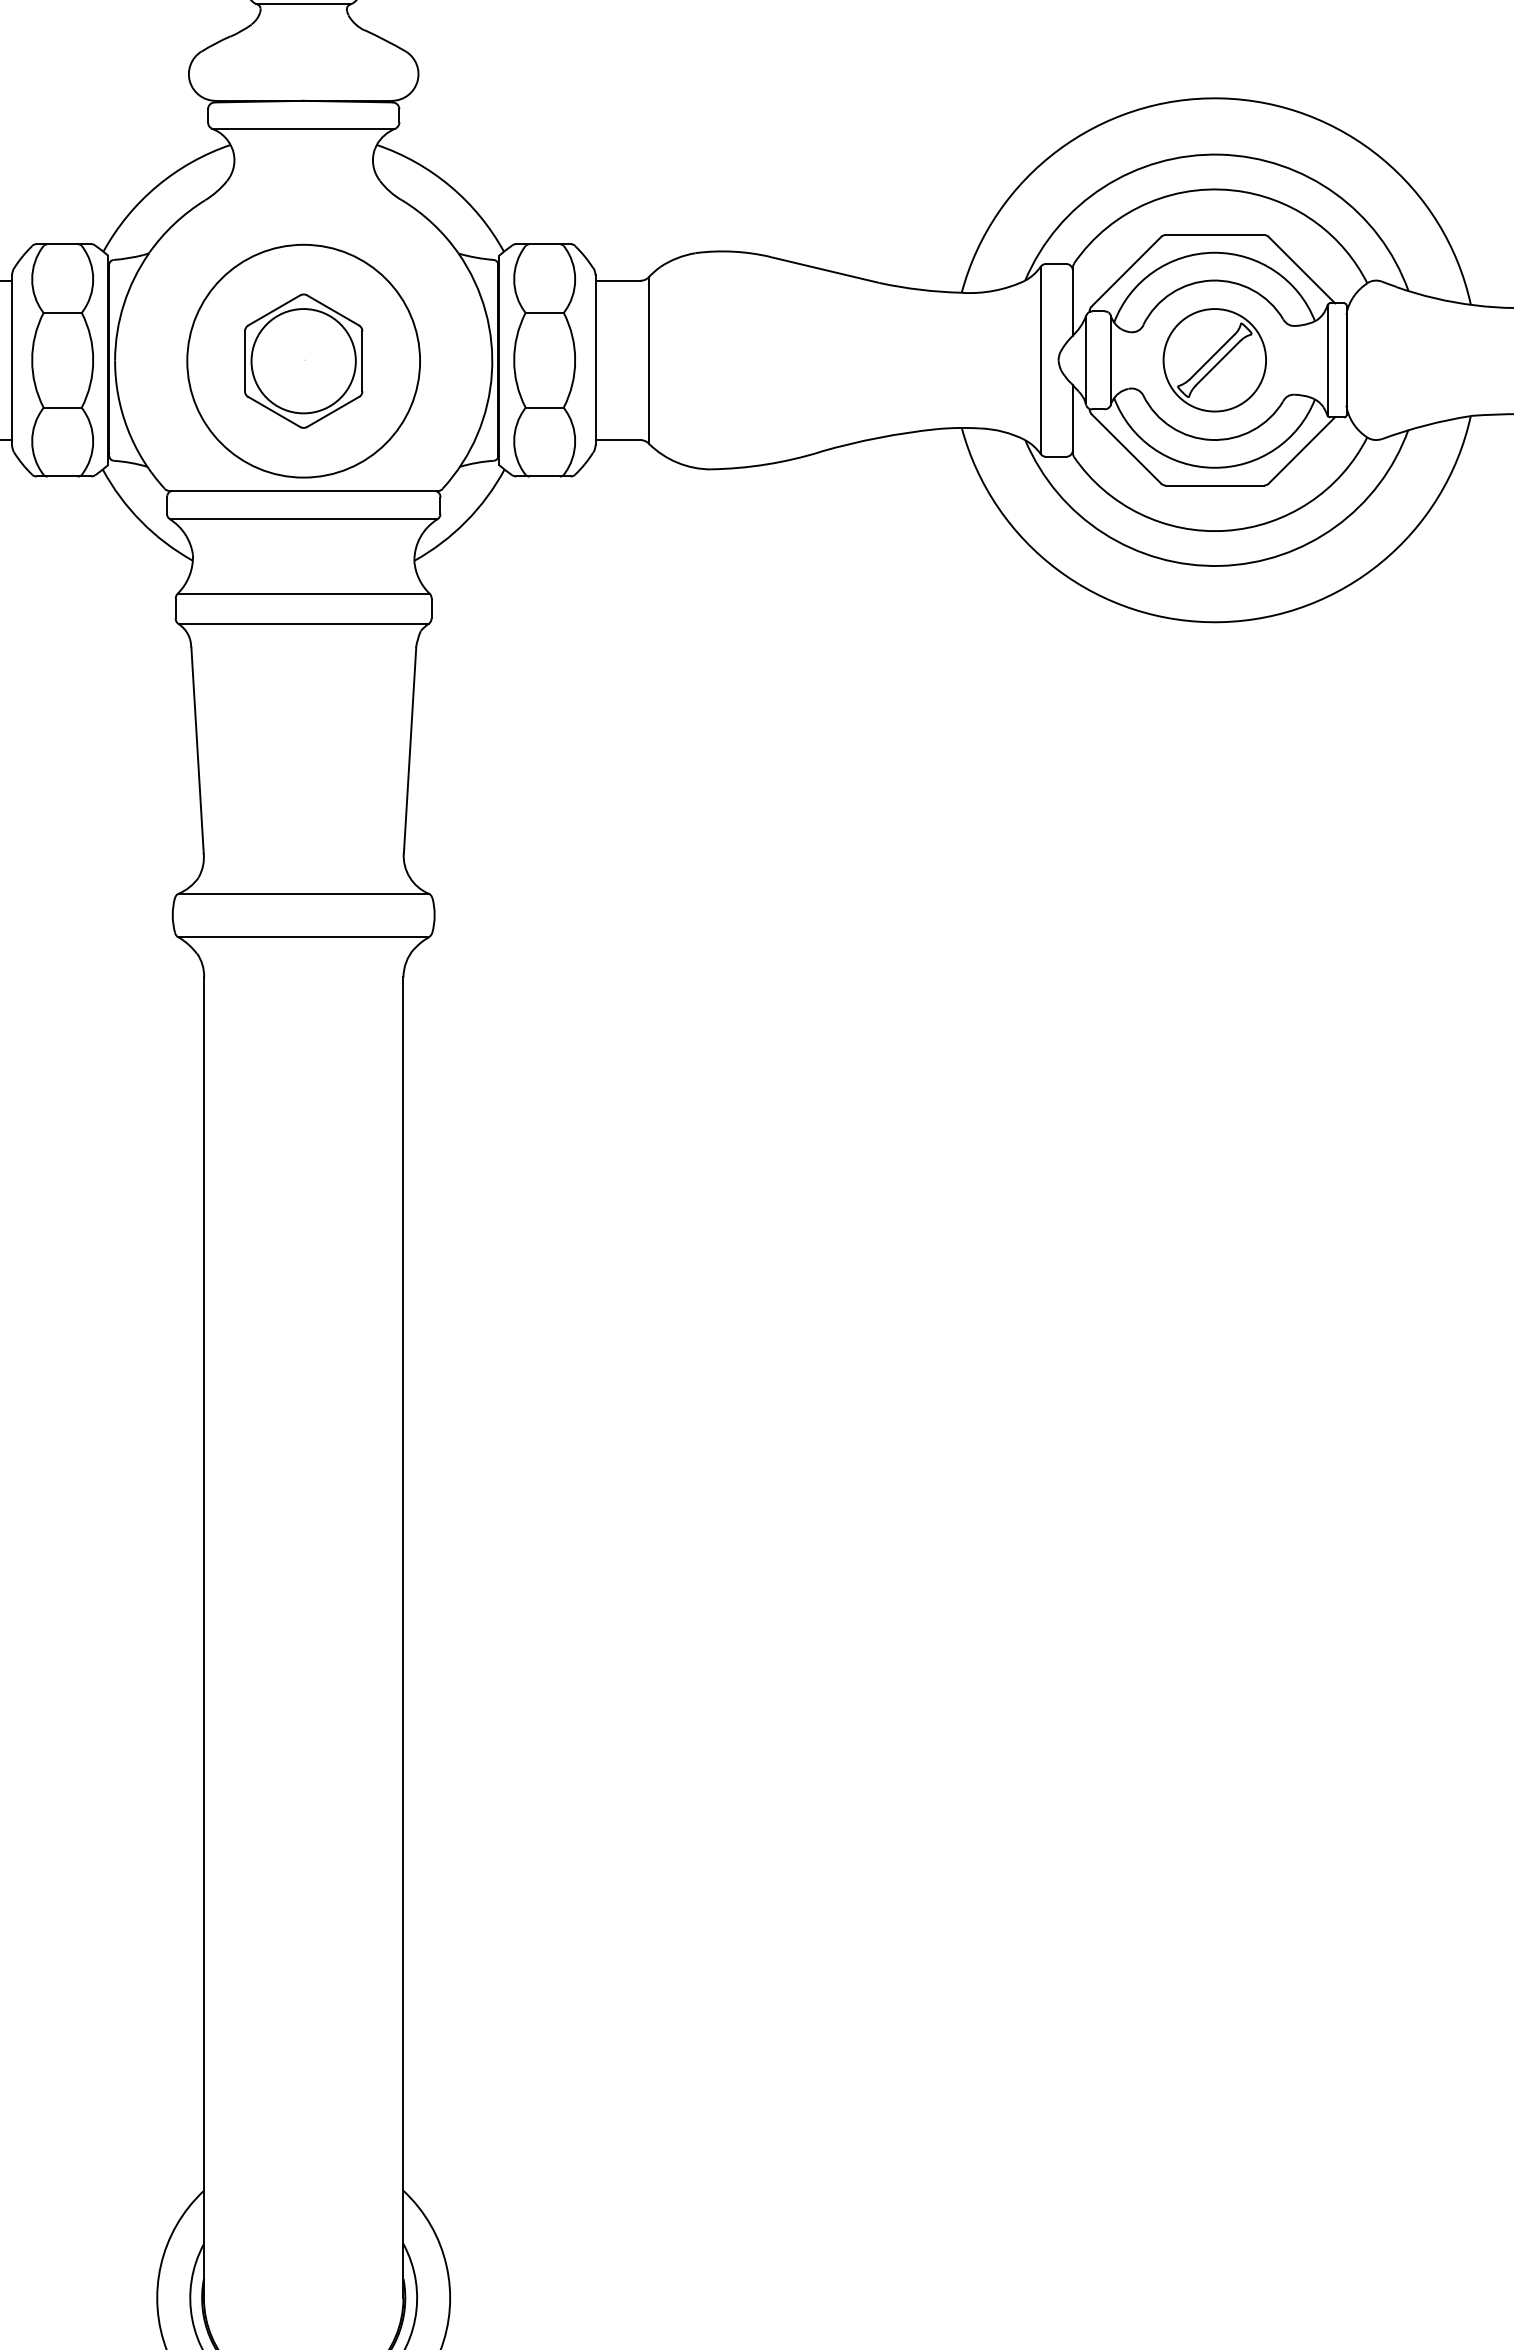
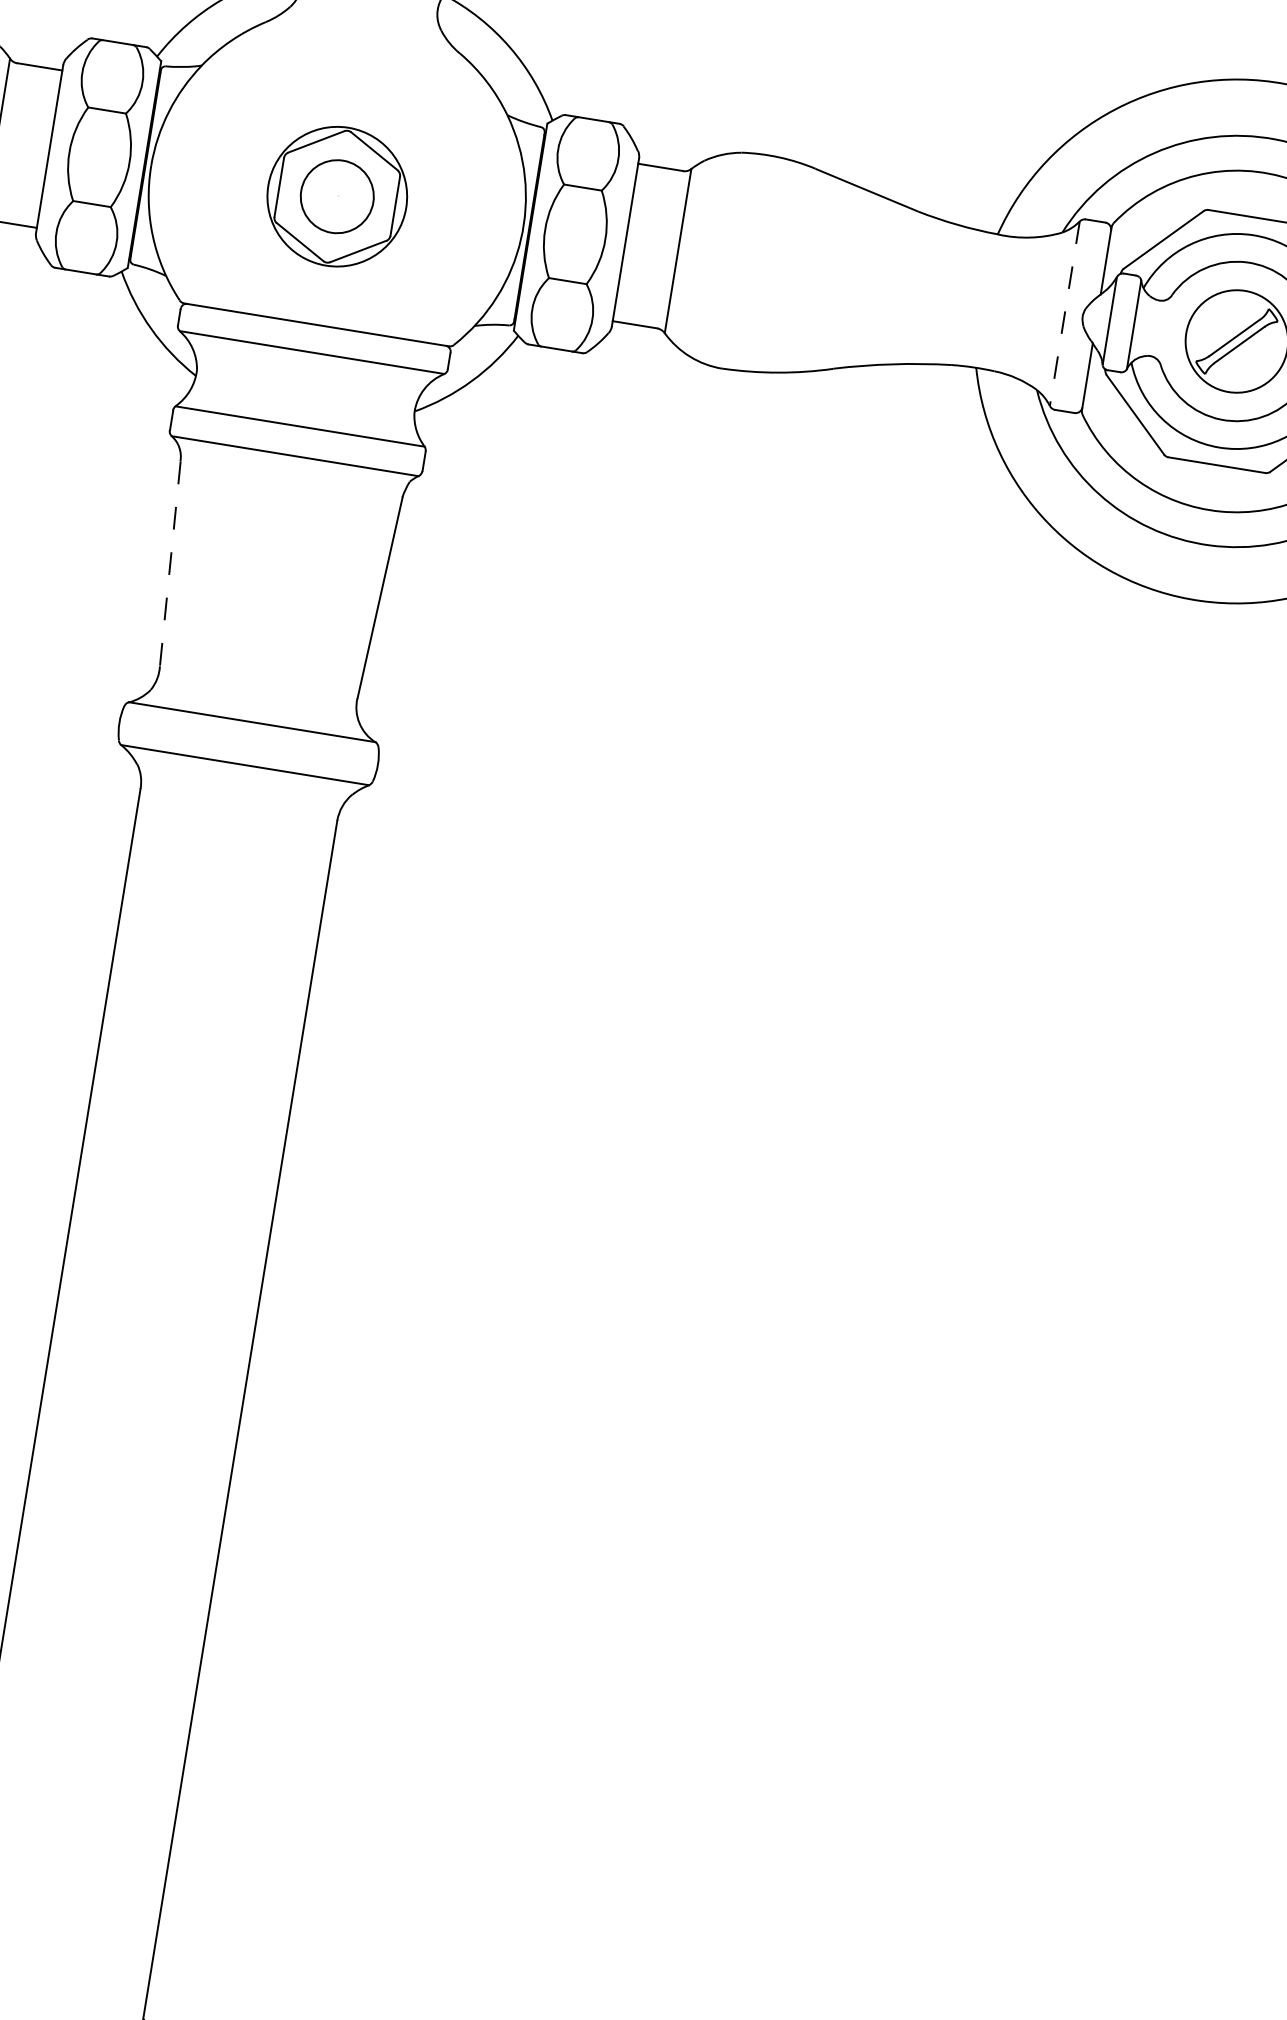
circle: (303, 360) -> (337, 195), size x0.6
line: (1040, 360) -> (1064, 313), solid -> dashed
circle: (303, 361) -> (337, 196), size x0.7
line: (197, 750) -> (170, 564), solid -> dashed

